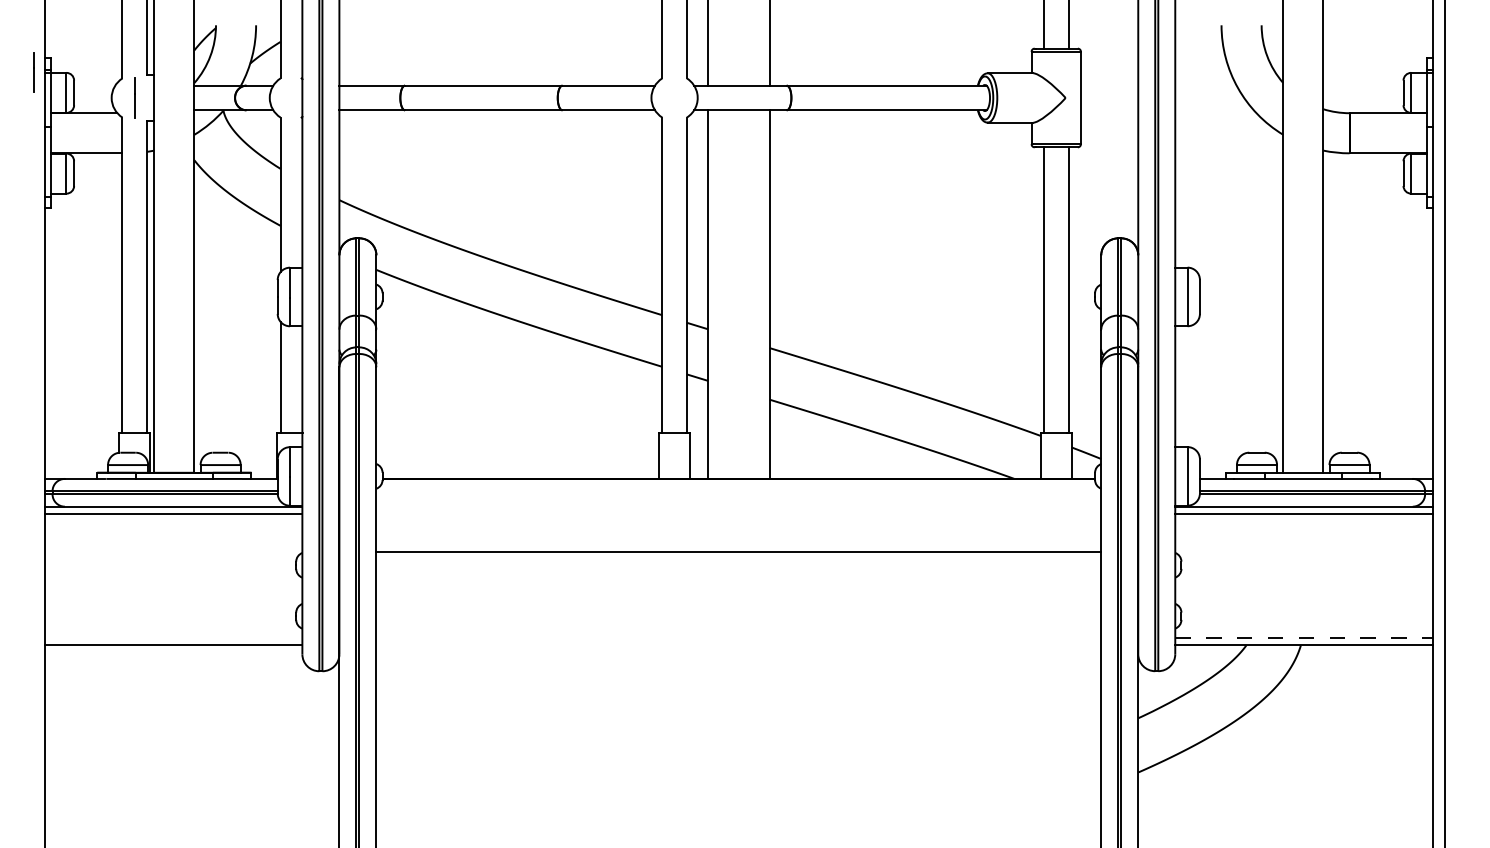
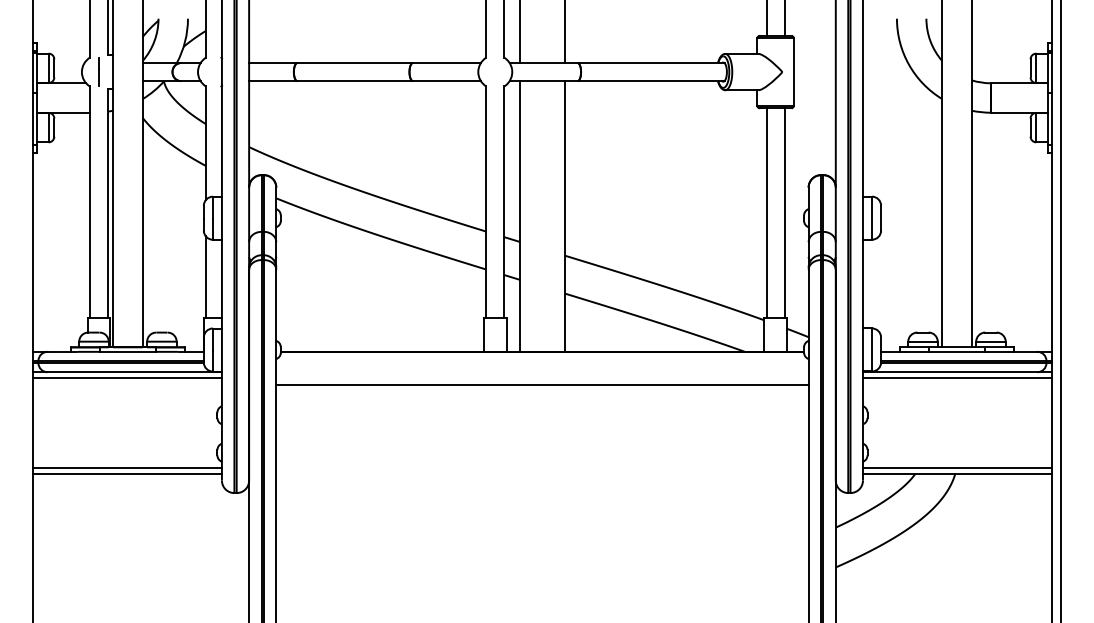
line: (33, 71) -> (24, 52), removed
line: (738, 551) -> (542, 385), moved
line: (172, 637) -> (126, 468), added
line: (1303, 637) -> (957, 468), dashed -> solid

